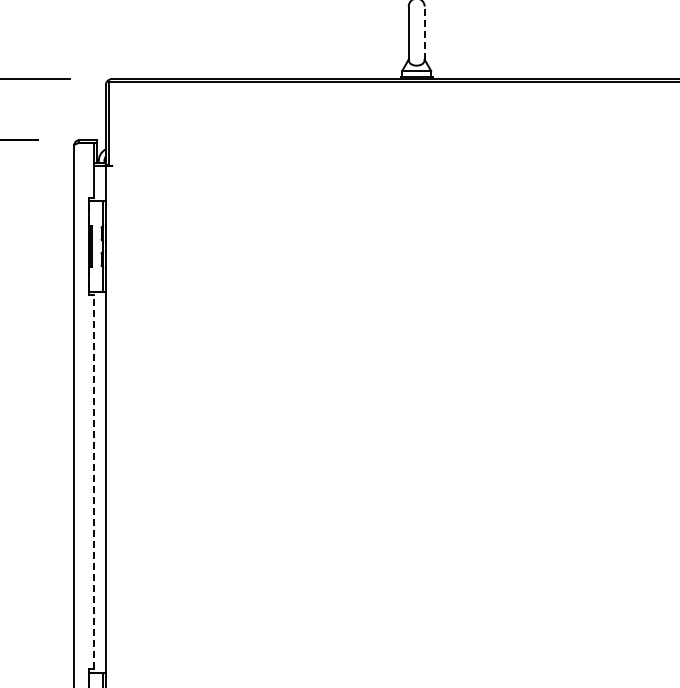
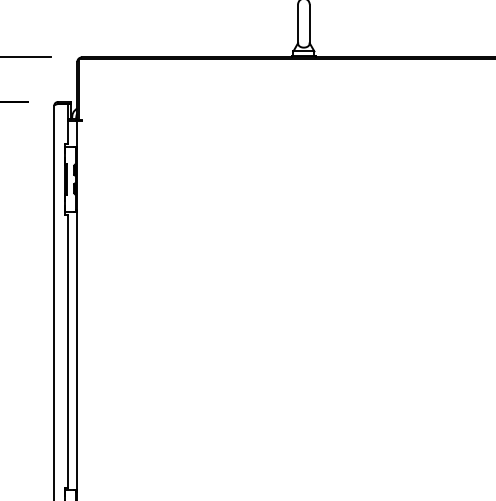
line: (424, 33) -> (309, 24), dashed -> solid
line: (93, 481) -> (68, 350), dashed -> solid

